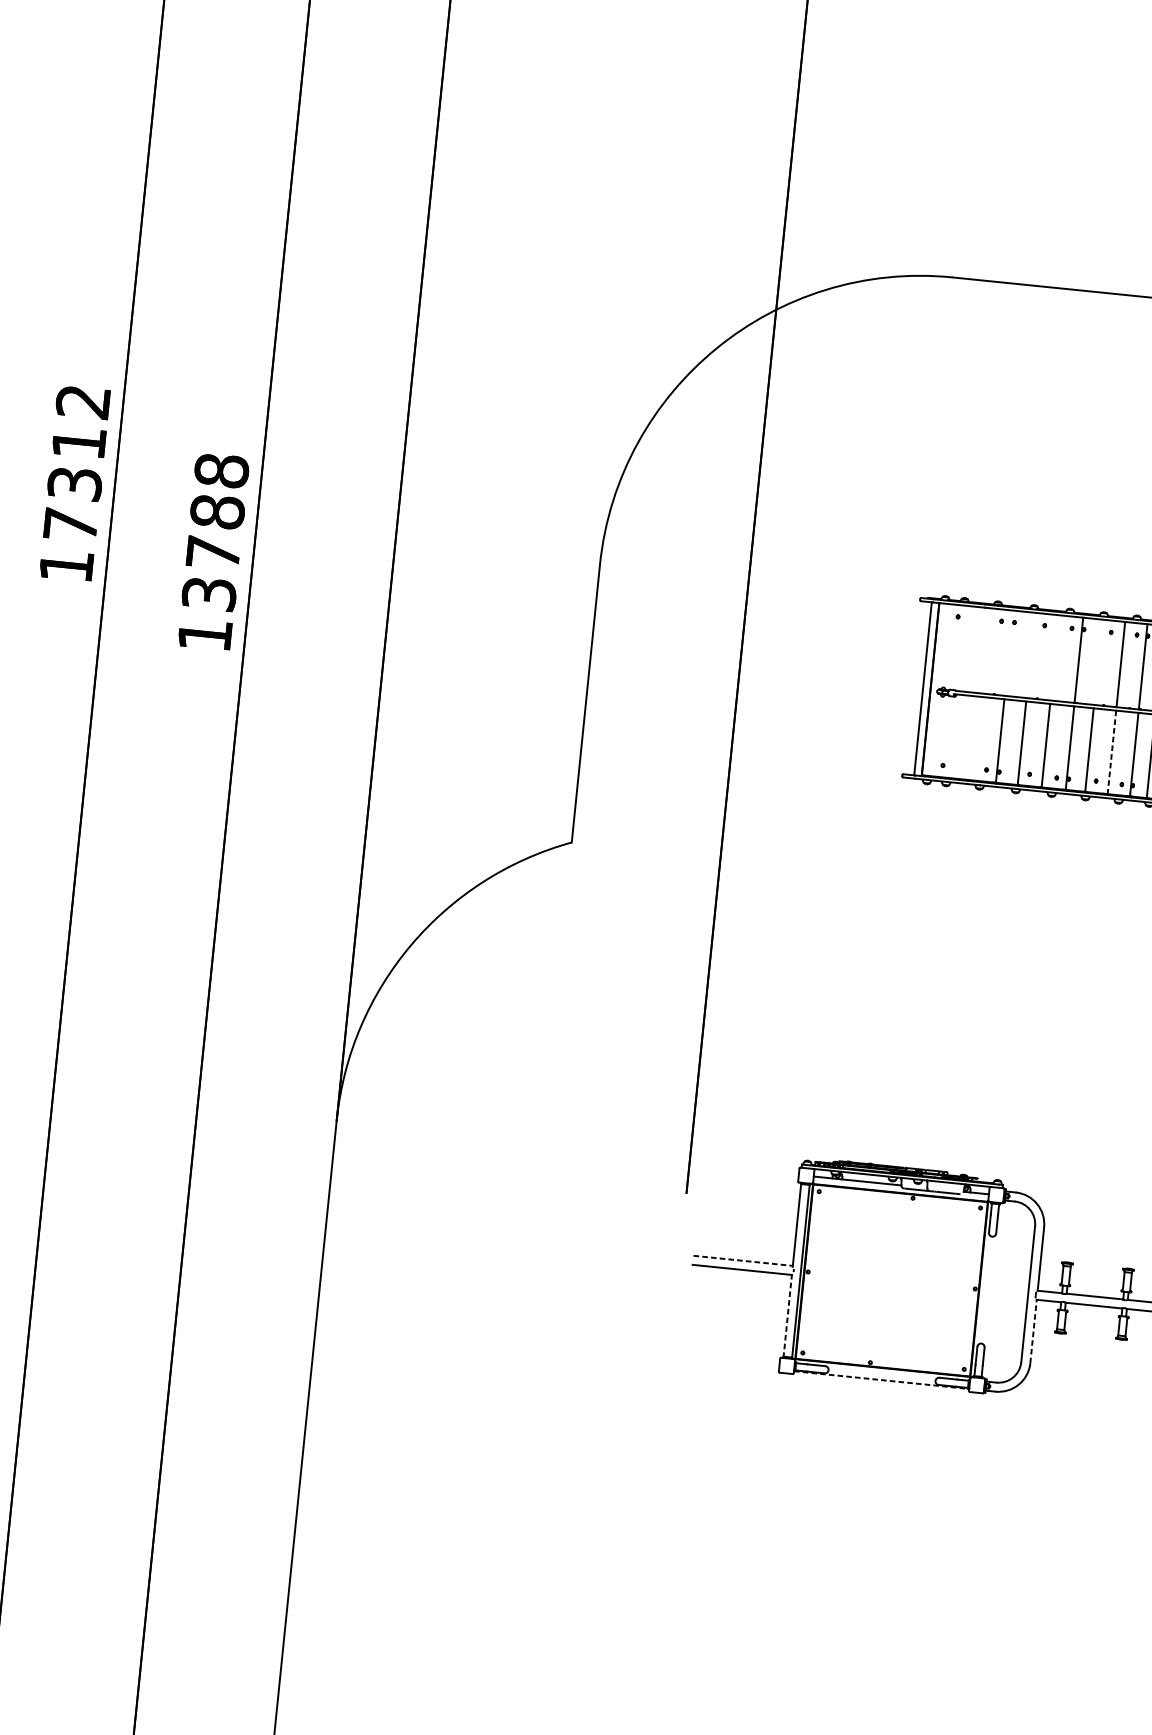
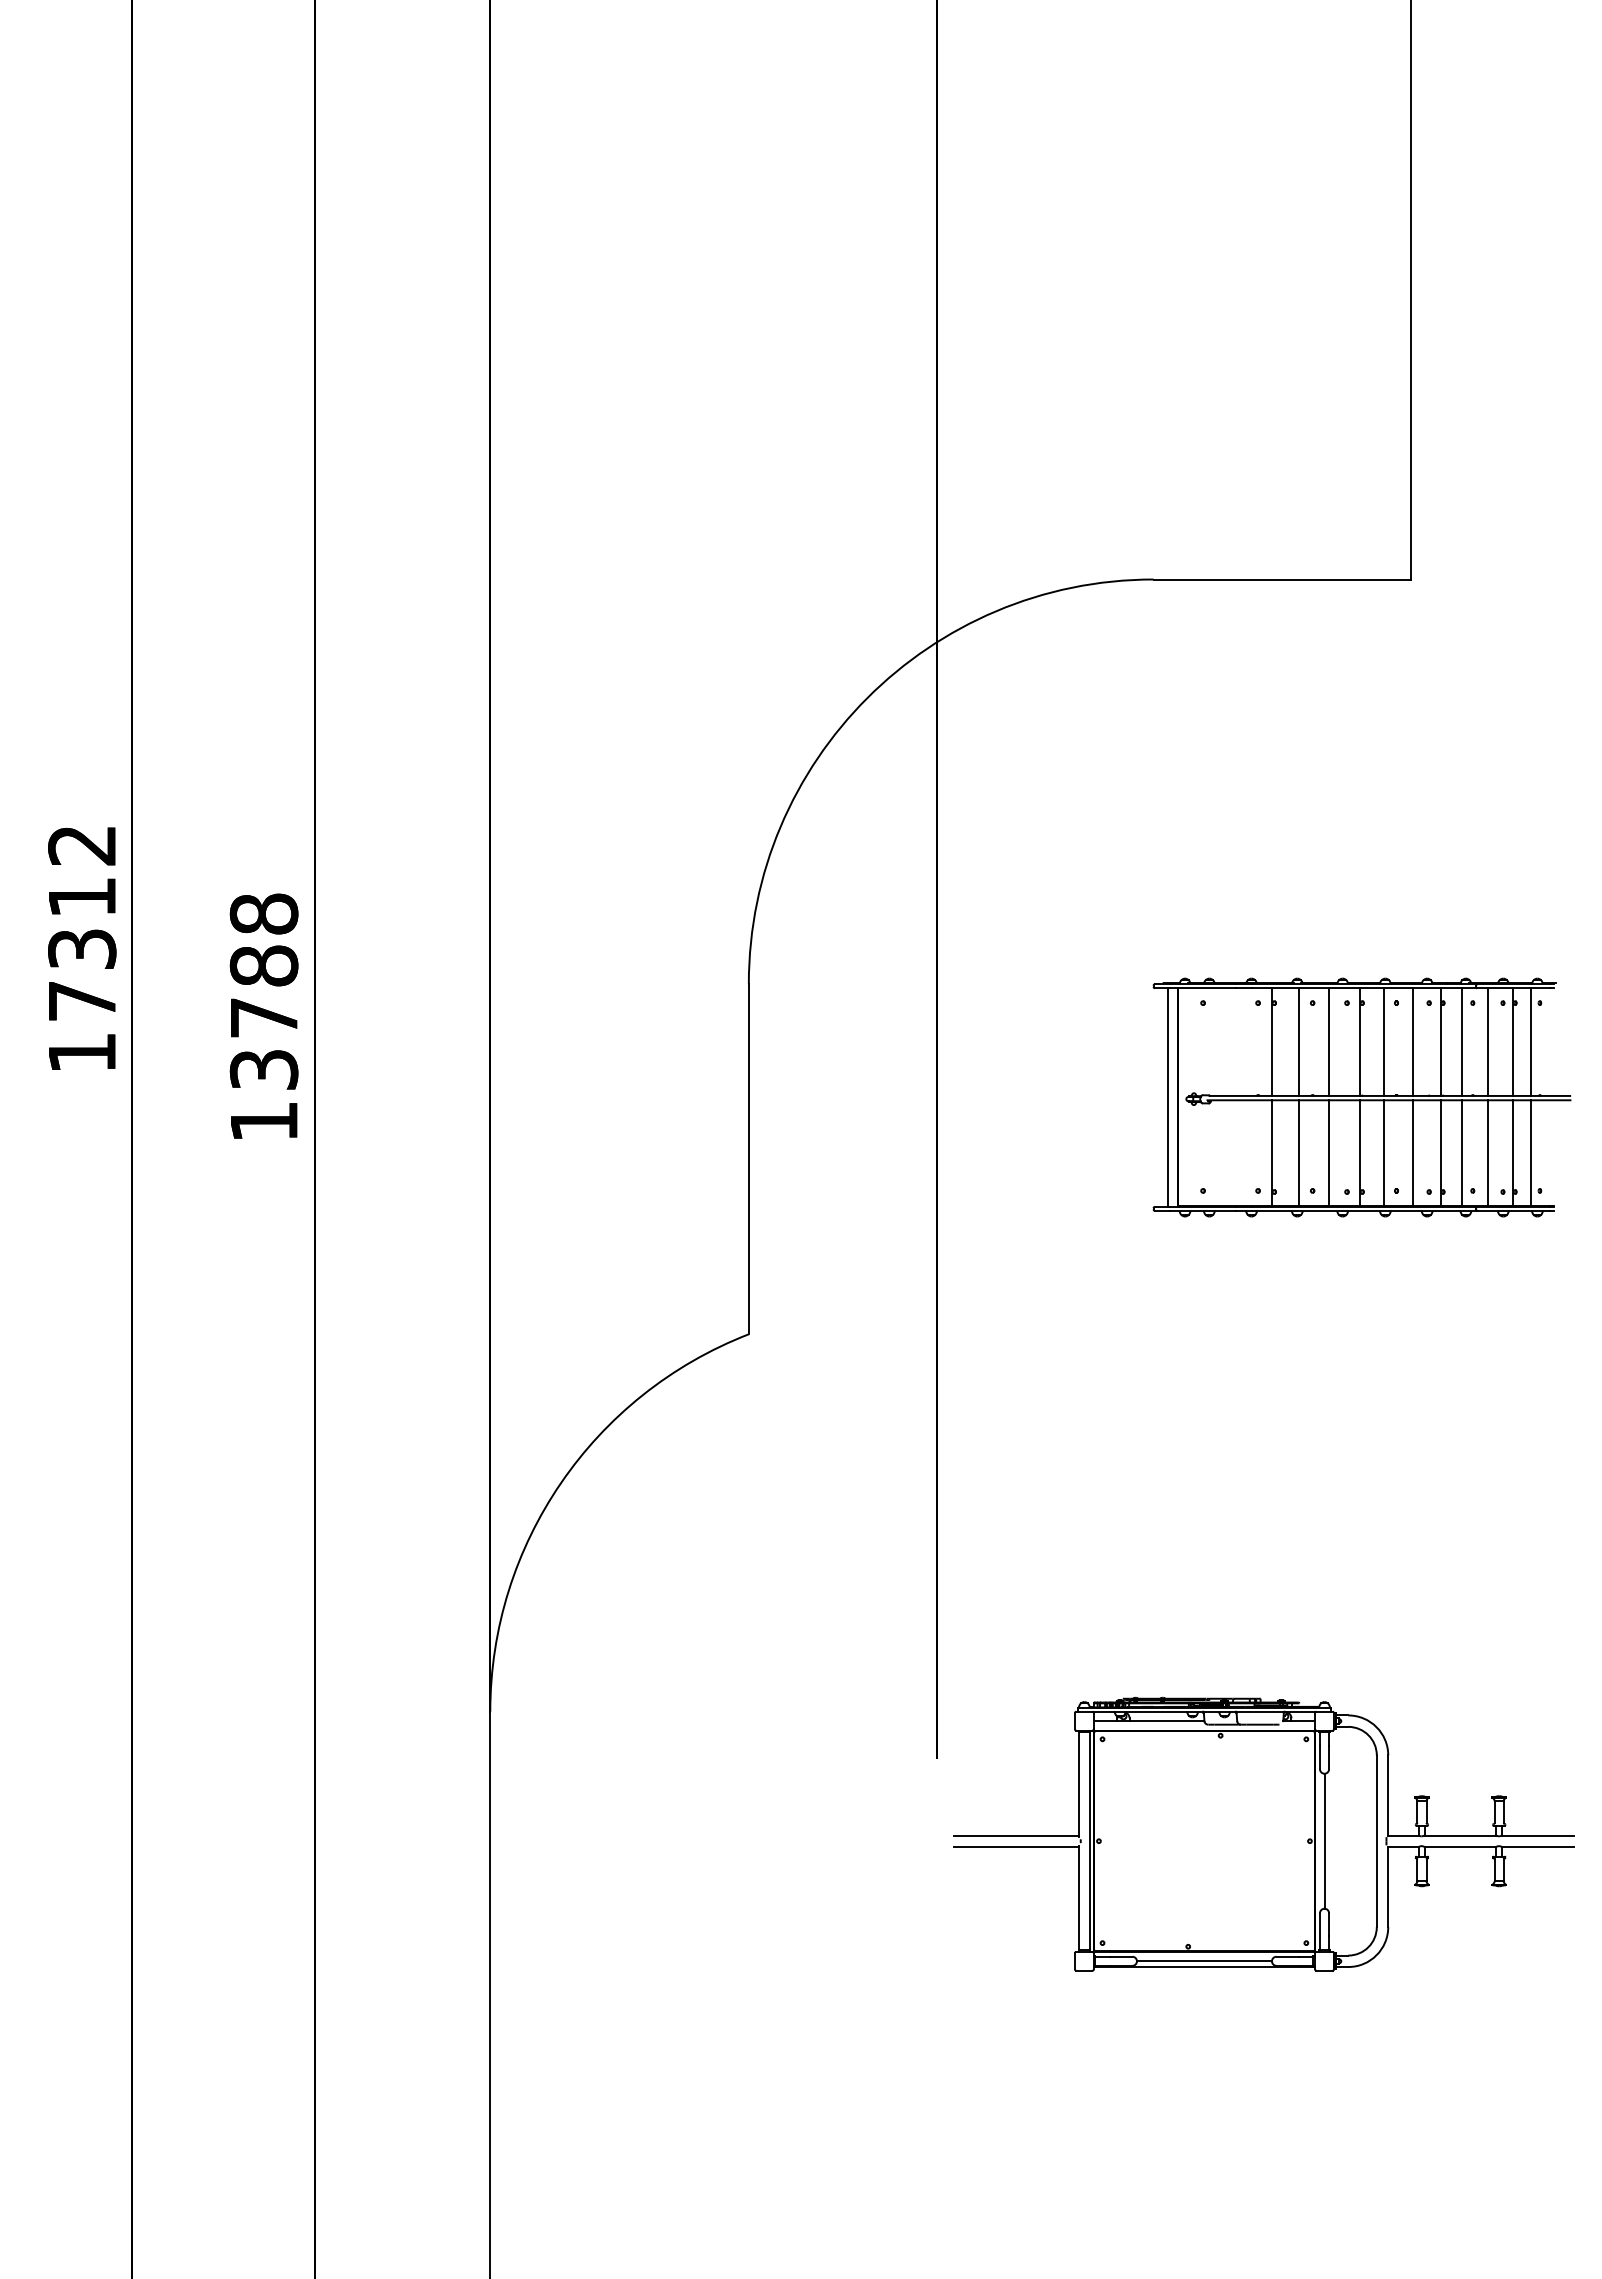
line: (1009, 652) -> (1271, 1041), added
line: (1031, 654) -> (1299, 1041), added
line: (1055, 657) -> (1329, 1041), added
line: (1098, 661) -> (1384, 1041), added
line: (1111, 752) -> (1412, 1153), dashed -> solid
line: (743, 1260) -> (1016, 1835), dashed -> solid
line: (986, 1289) -> (1324, 1840), added
line: (787, 1315) -> (1078, 1898), dashed -> solid
line: (1033, 1331) -> (1388, 1886), dashed -> solid
line: (881, 1375) -> (1203, 1961), added
line: (881, 1380) -> (1204, 1967), dashed -> solid

